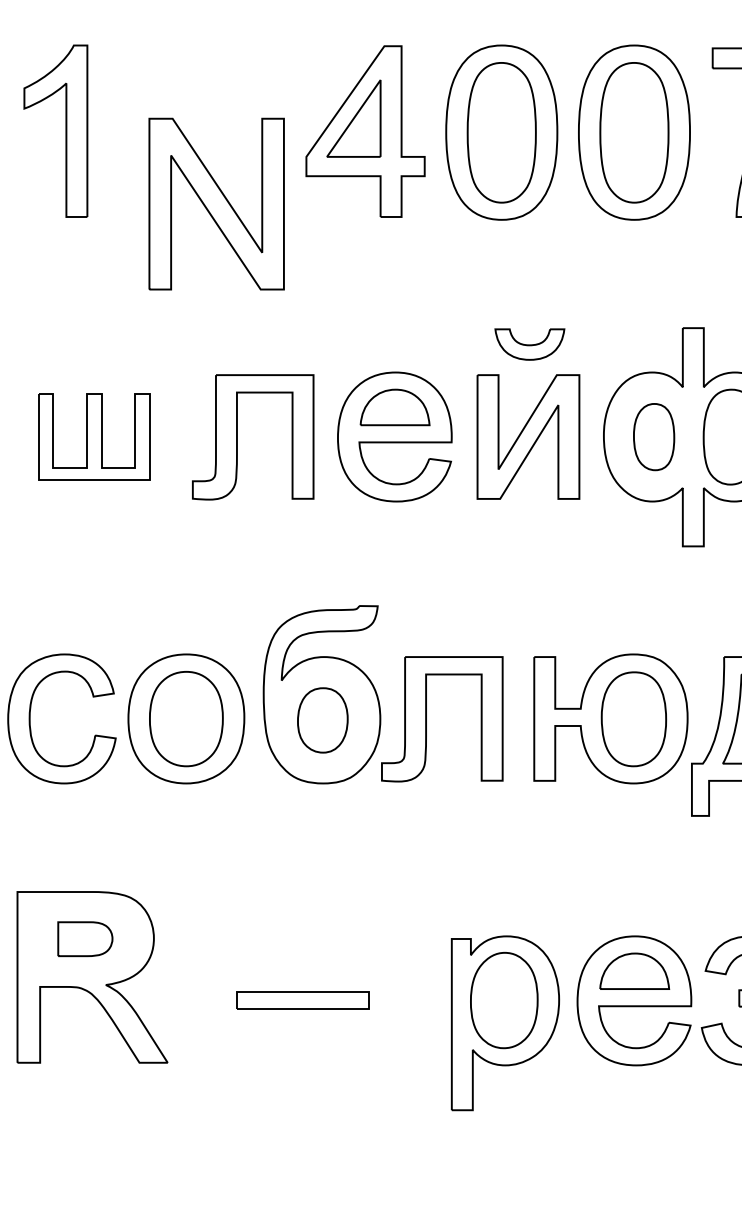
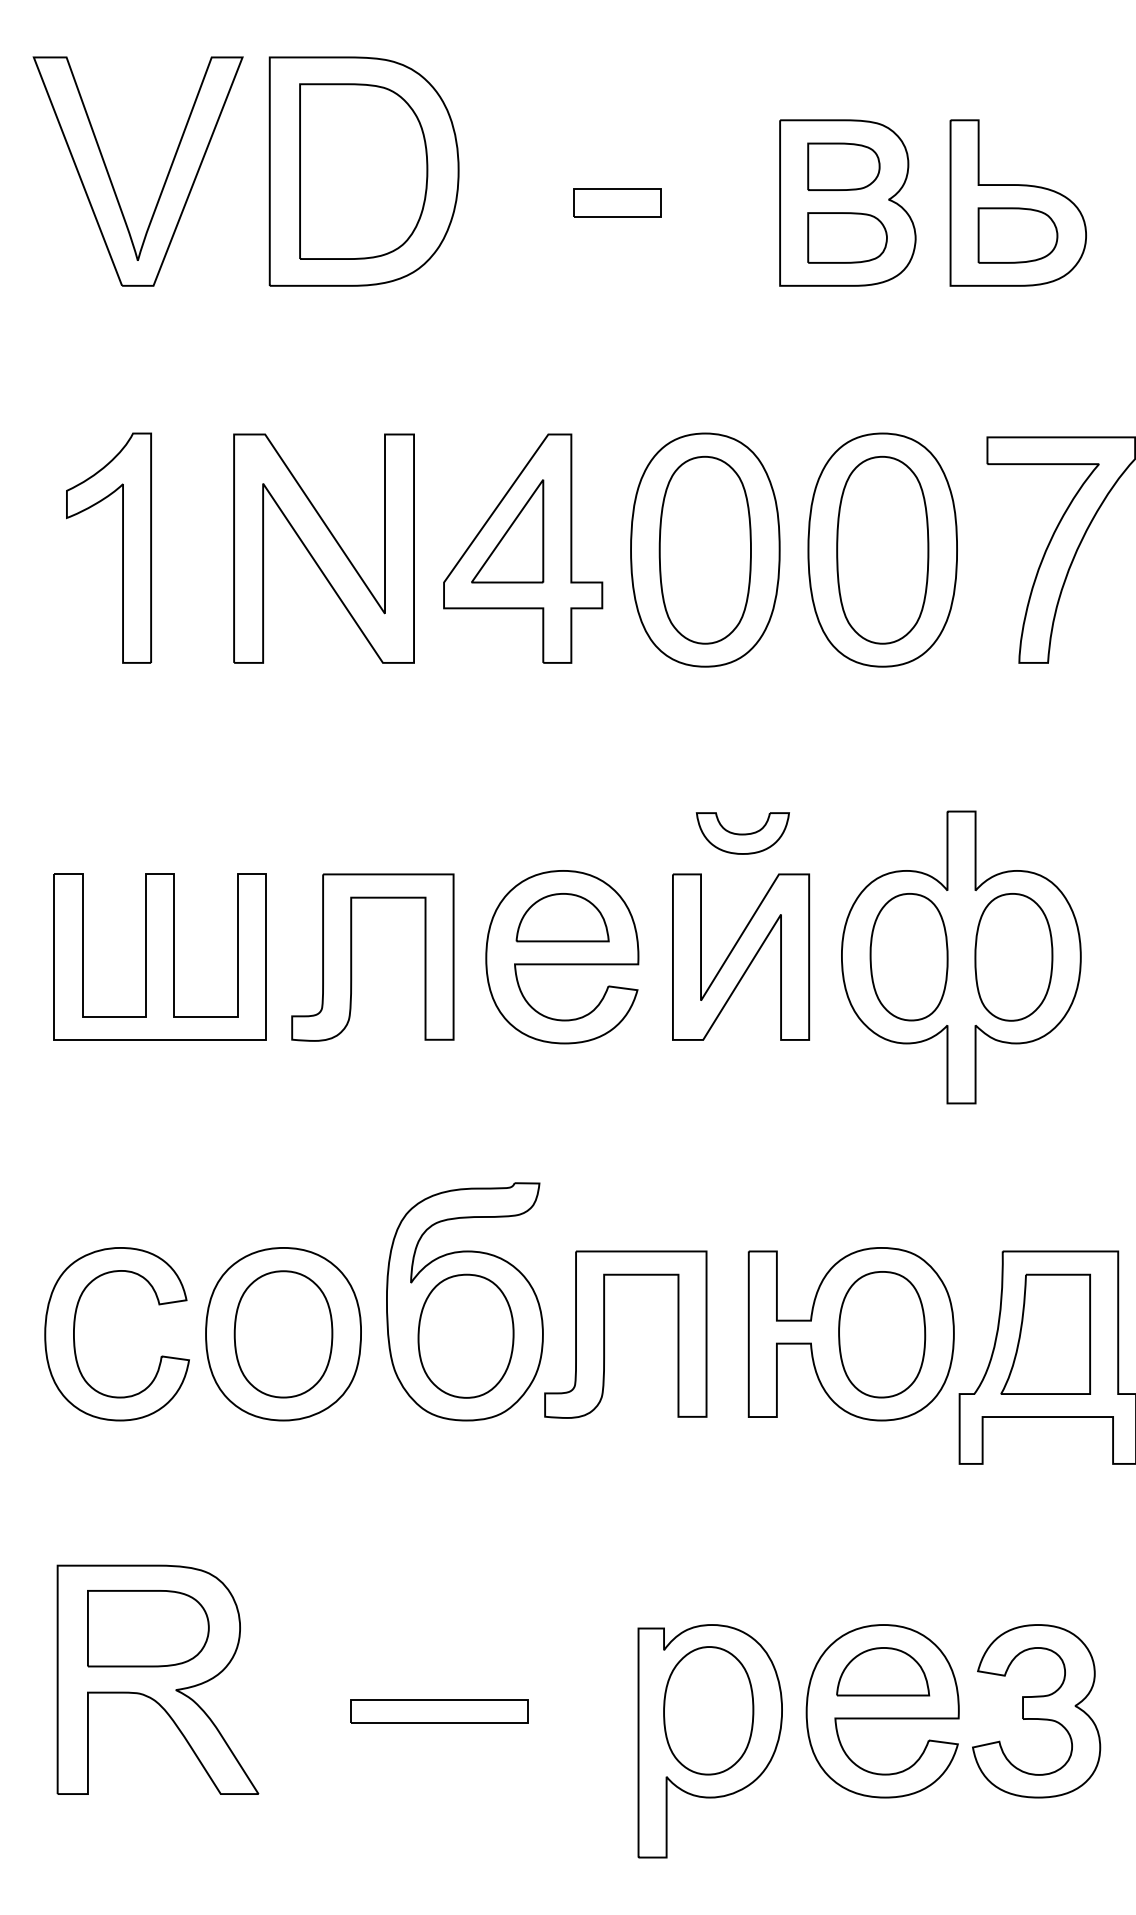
part: (216, 203) -> (323, 548), moved
part: (93, 436) -> (159, 956), size x1.43
part: (653, 437) -> (908, 957), size x1.43
part: (322, 719) -> (465, 1335), size x1.43
part: (85, 938) -> (148, 1628), size x1.67

